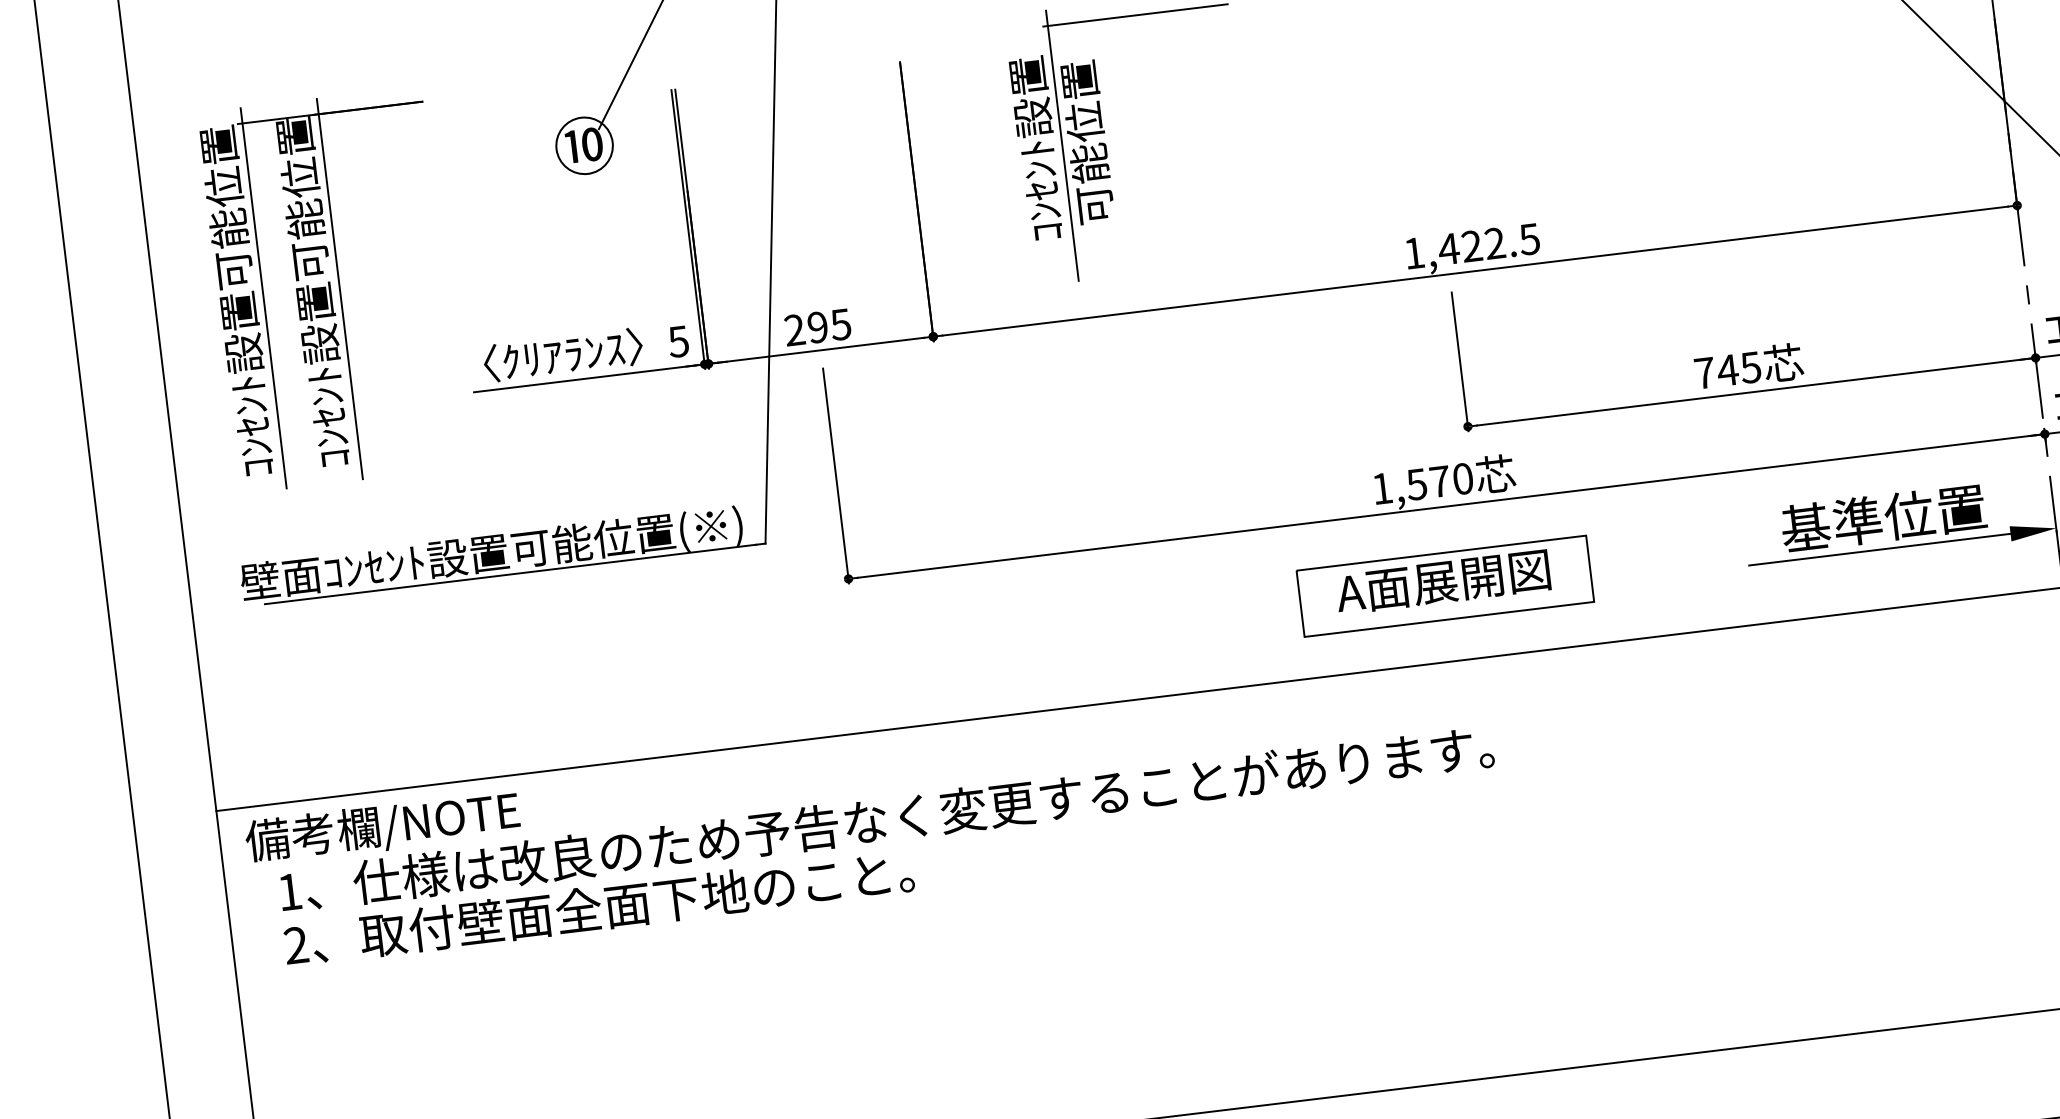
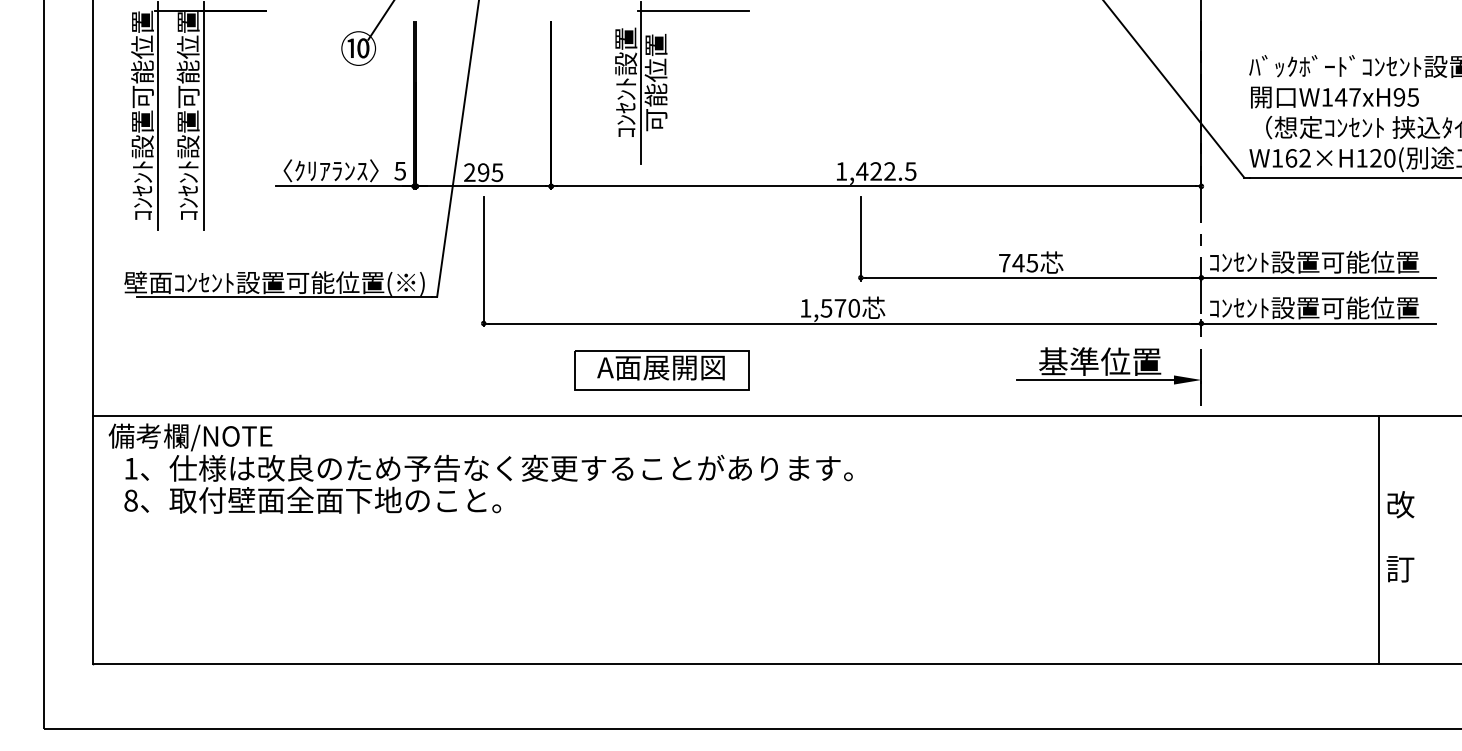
part: (1444, 586) -> (661, 370), moved
text: (295, 945) -> (130, 500), 2 -> 8

